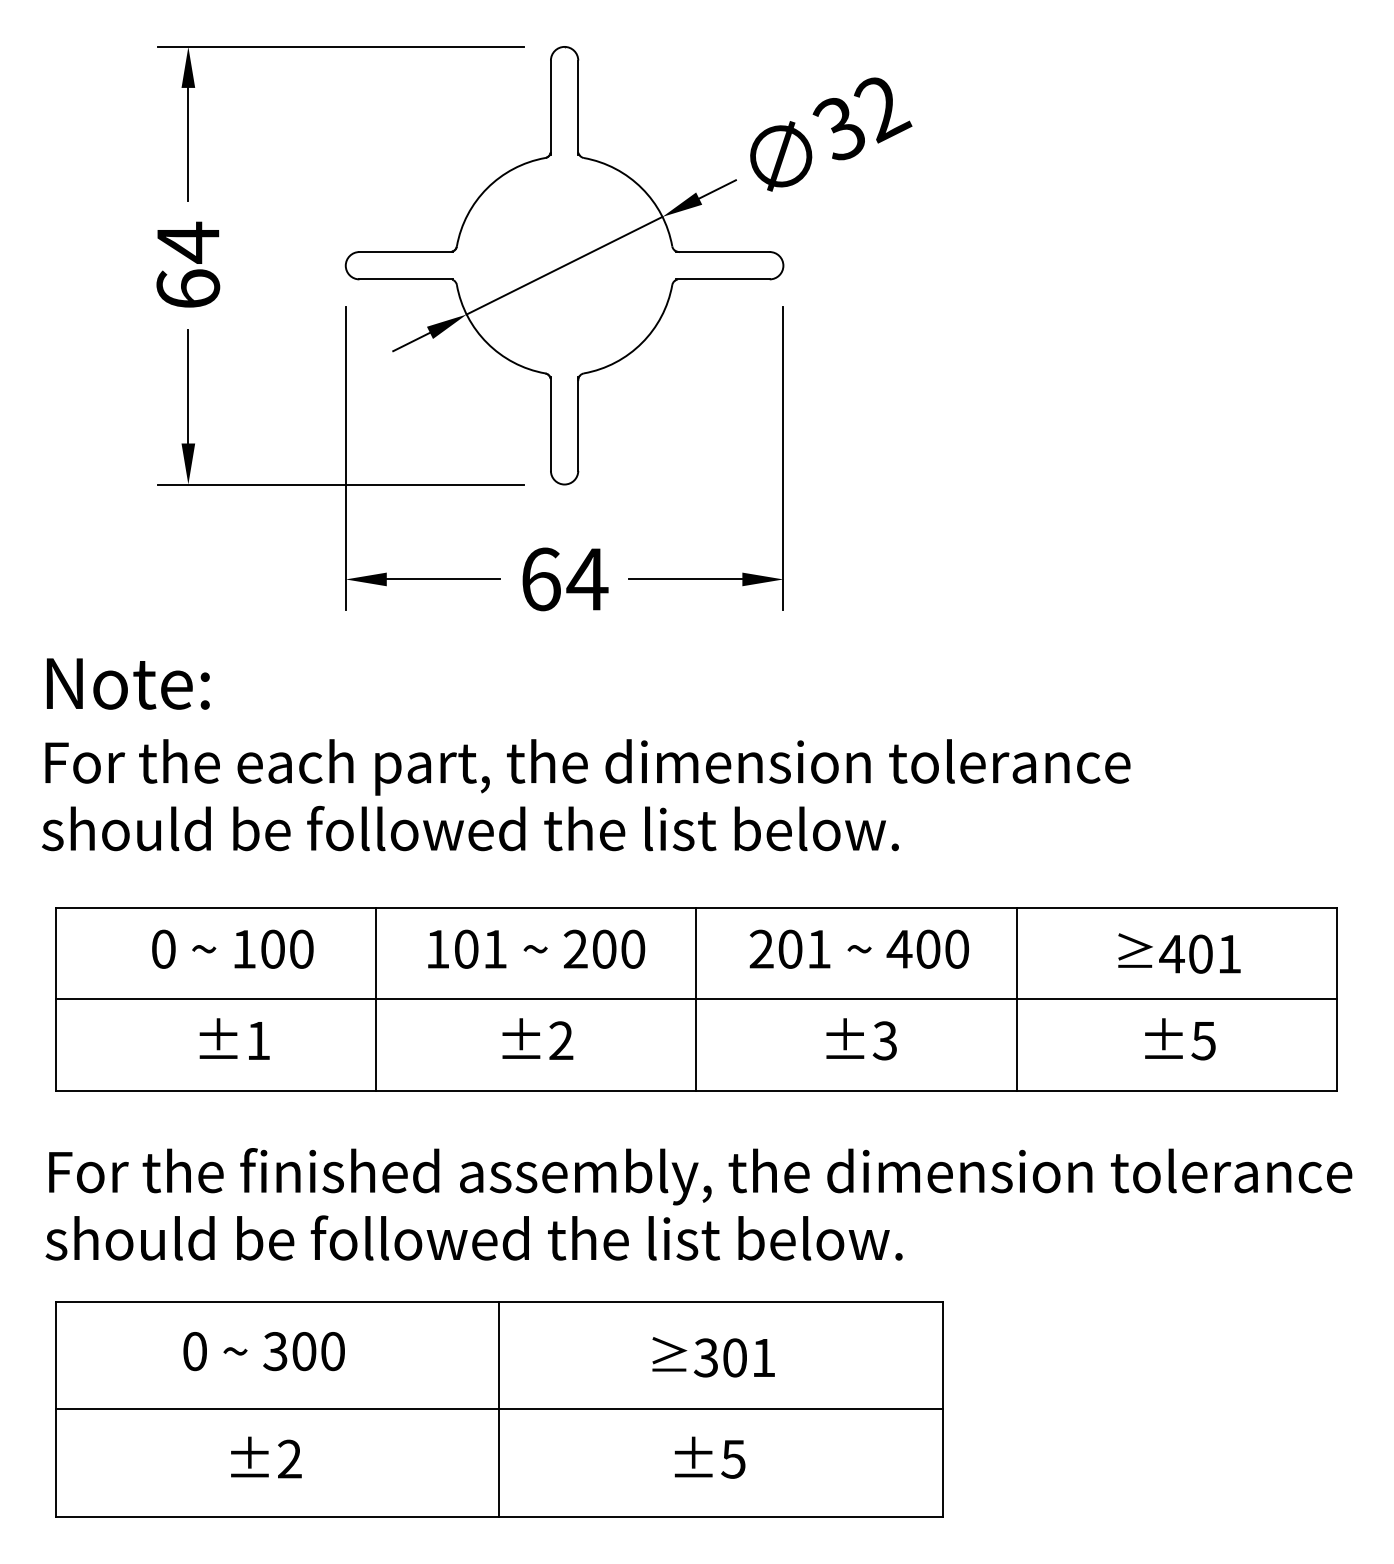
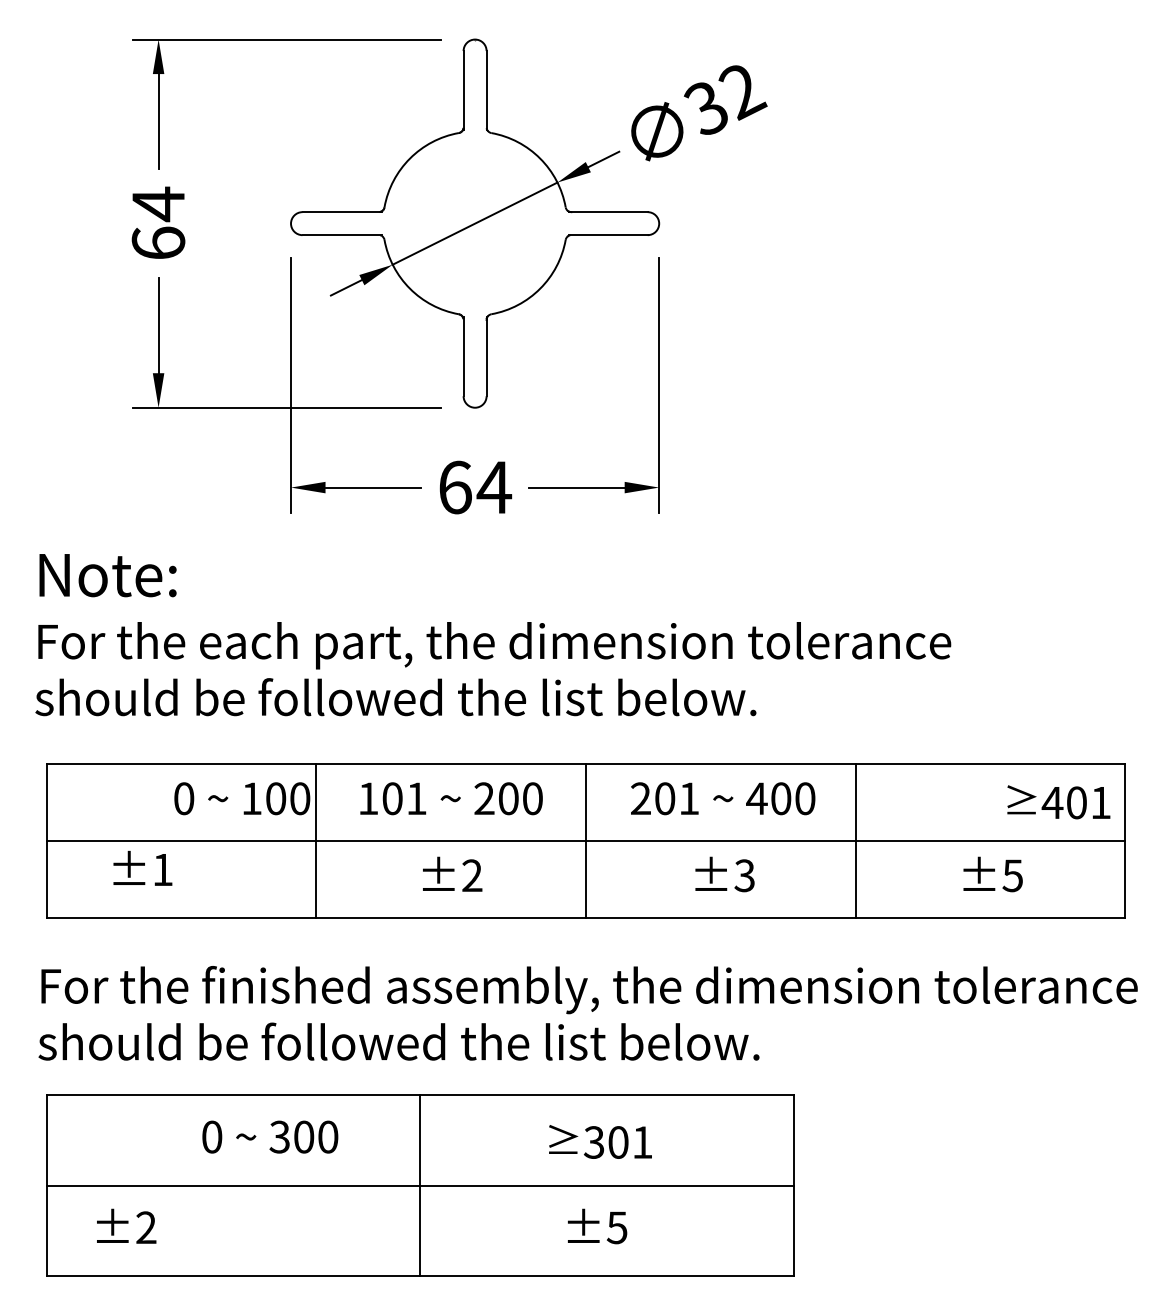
text: (232, 948) -> (241, 798), moved
text: (1179, 953) -> (1058, 802), moved
text: (234, 1038) -> (142, 867), moved
text: (263, 1351) -> (269, 1137), moved
text: (266, 1457) -> (126, 1226), moved

